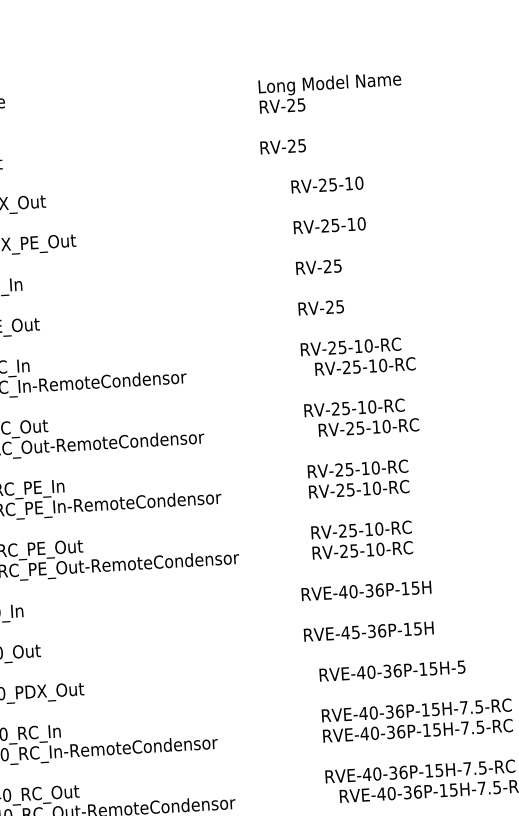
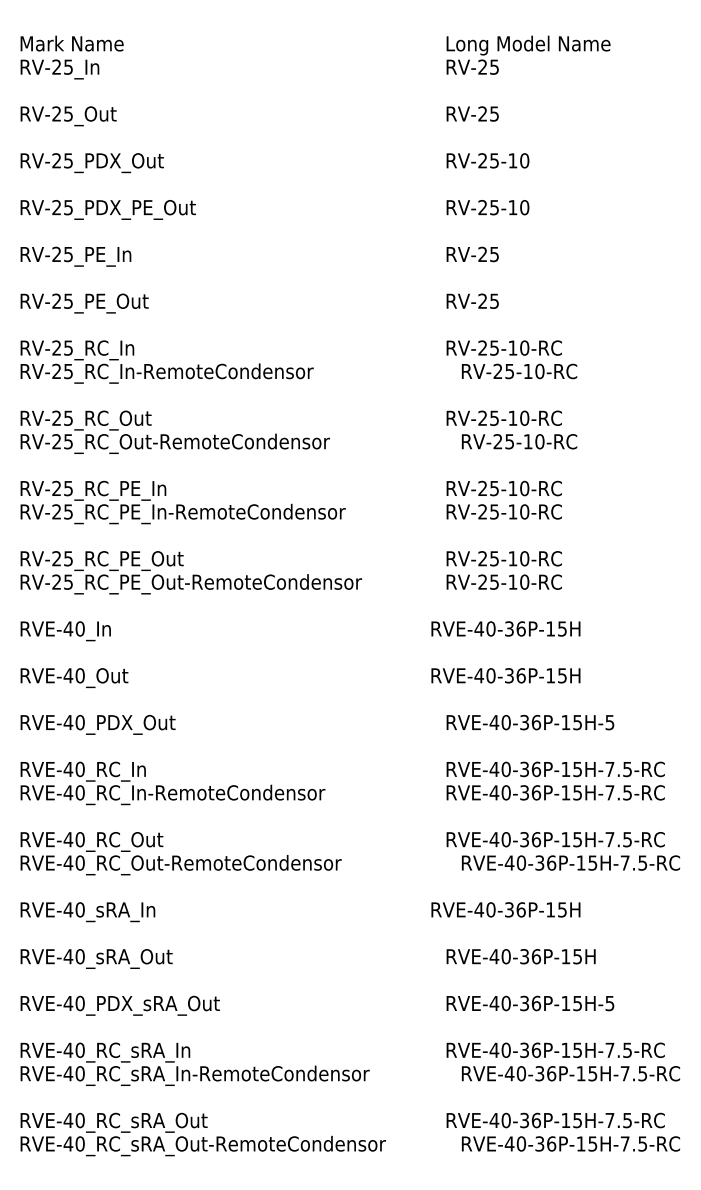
text: (330, 92) -> (528, 54), moved
text: (282, 146) -> (472, 113), moved
text: (355, 632) -> (490, 675), RVE-45-36P-15H -> RVE-40-36P-15H

